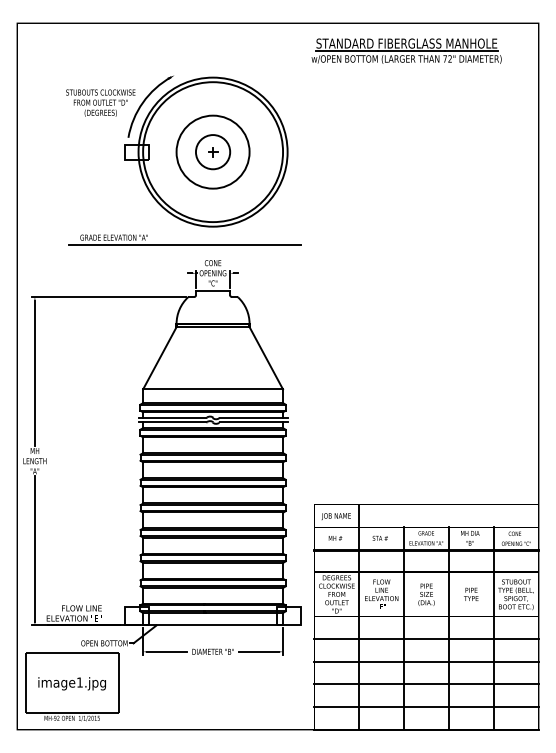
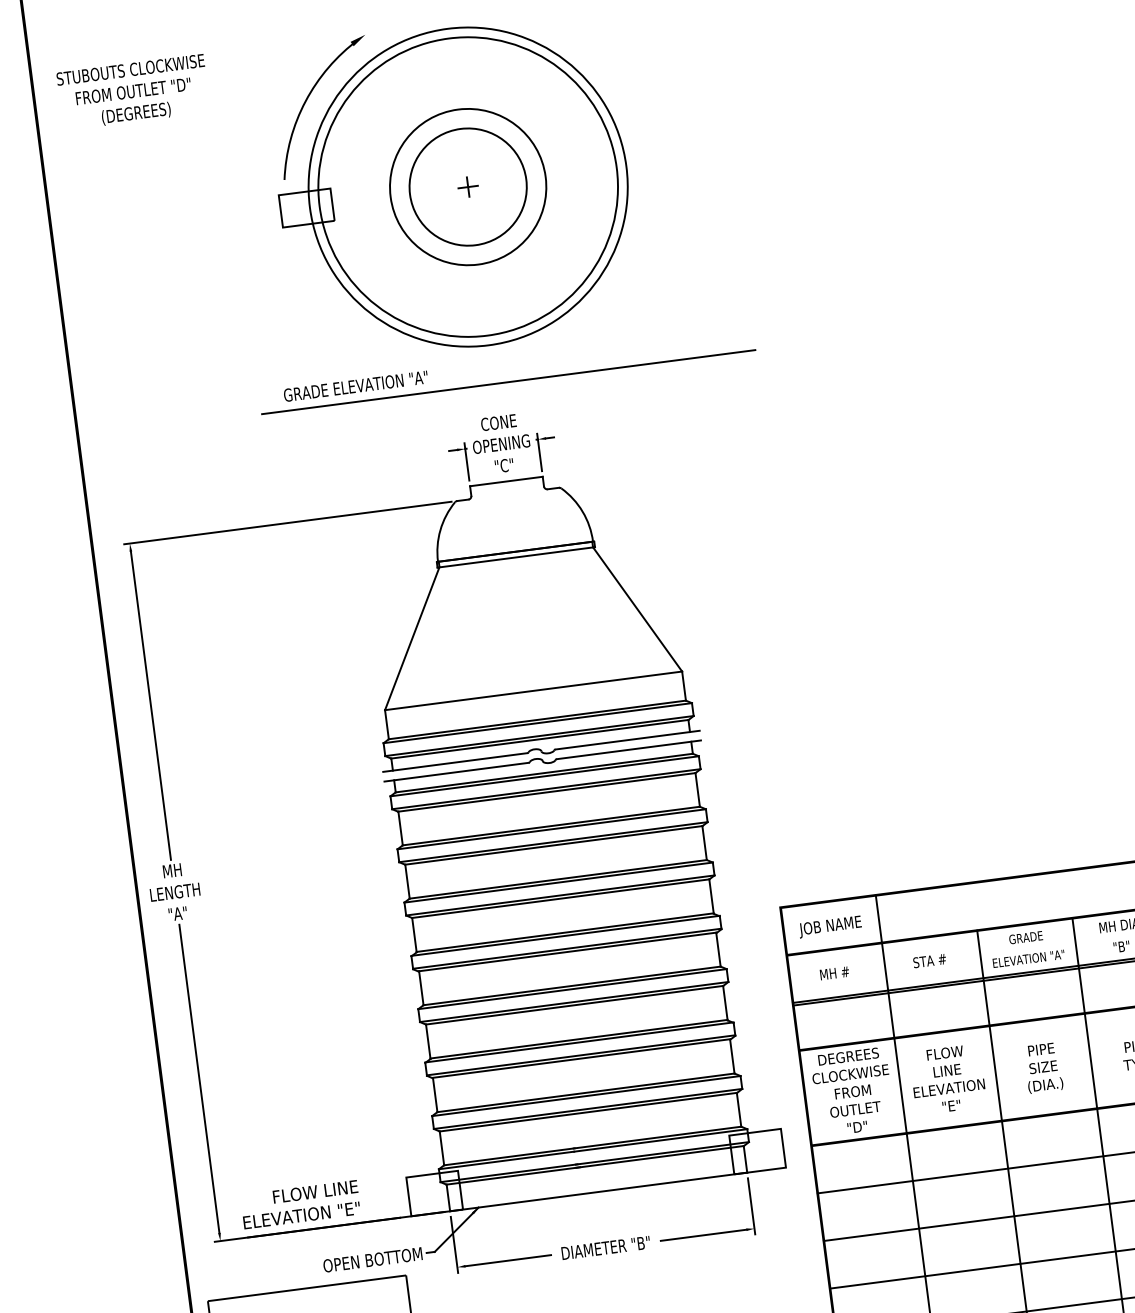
text: (100, 102) -> (132, 91), moved
circle: (212, 152) -> (467, 187), size x1.6
part: (184, 239) -> (505, 370), moved

